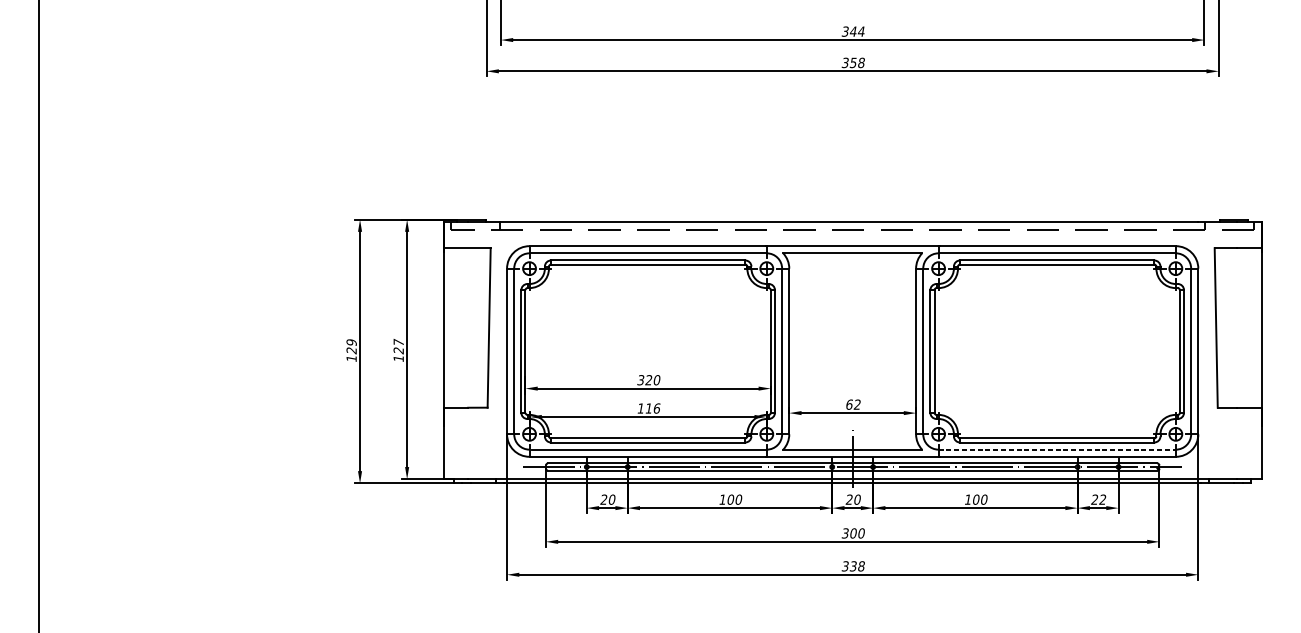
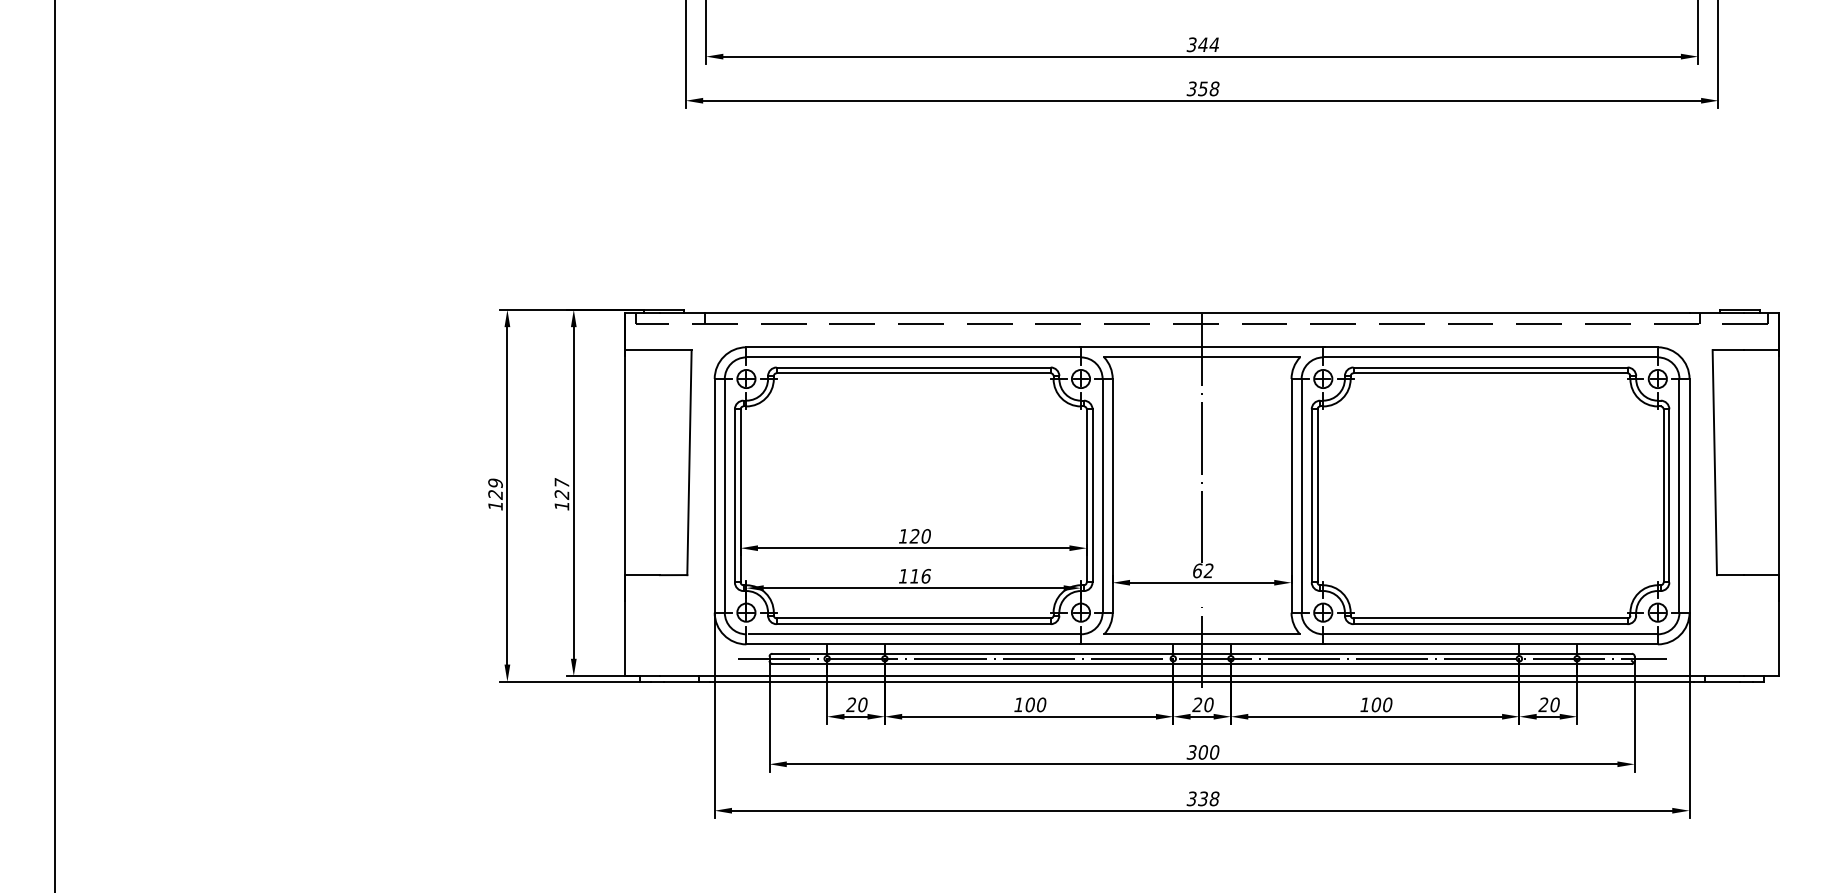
line: (852, 307) -> (1202, 434), added
text: (640, 380) -> (903, 536), 320 -> 120
line: (1057, 449) -> (1491, 634), dashed -> solid
text: (1102, 499) -> (1554, 704), 22 -> 20

